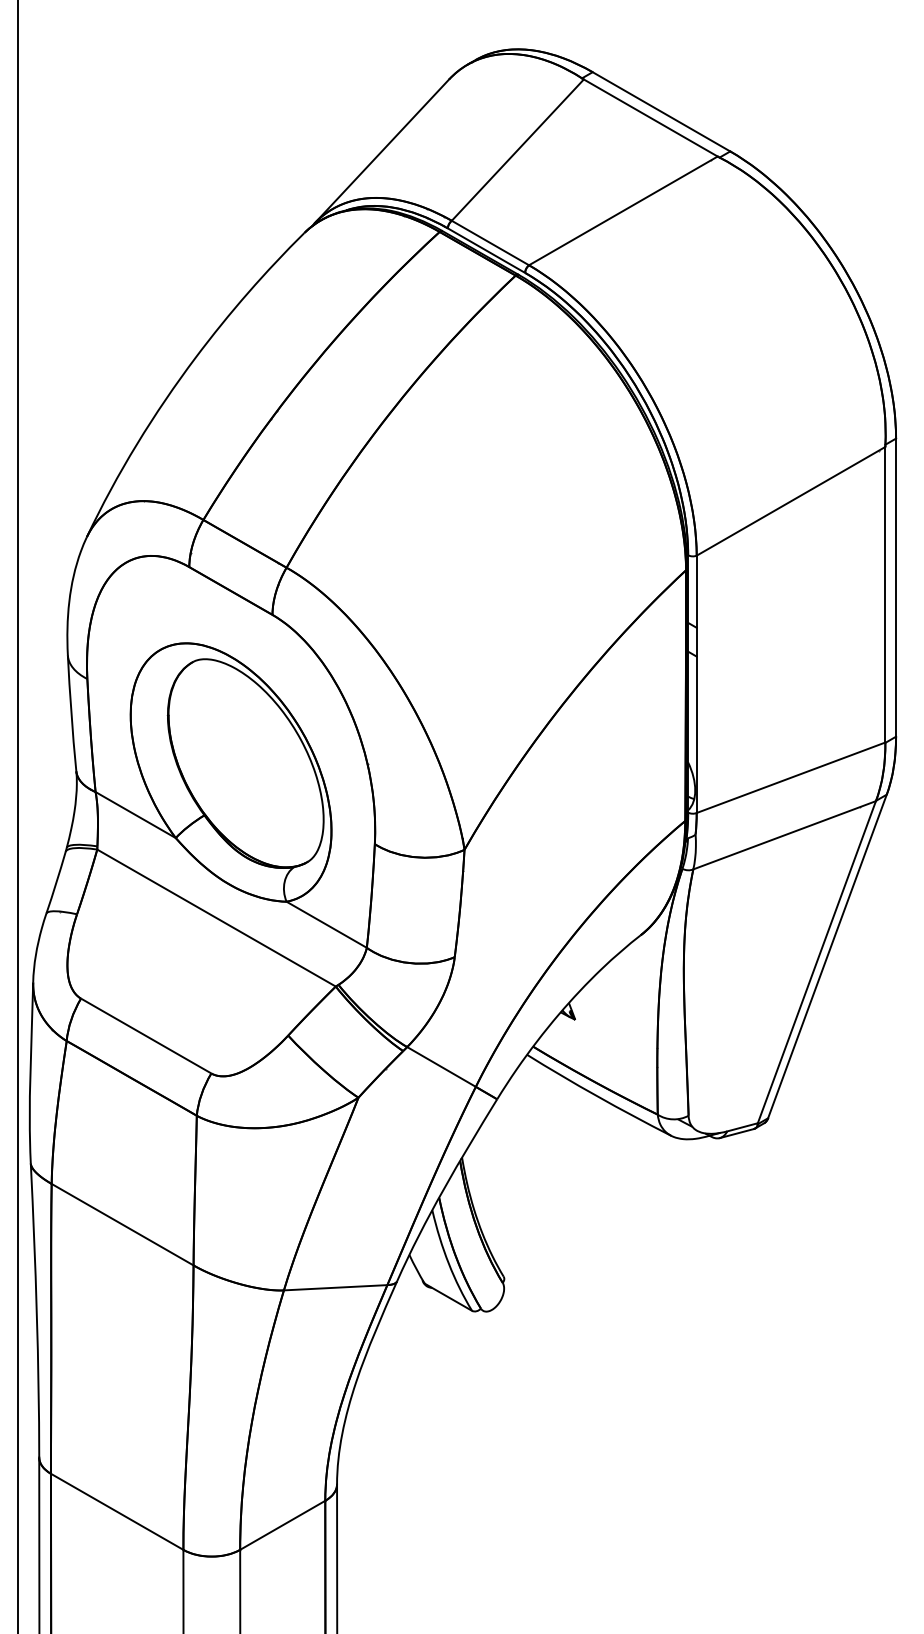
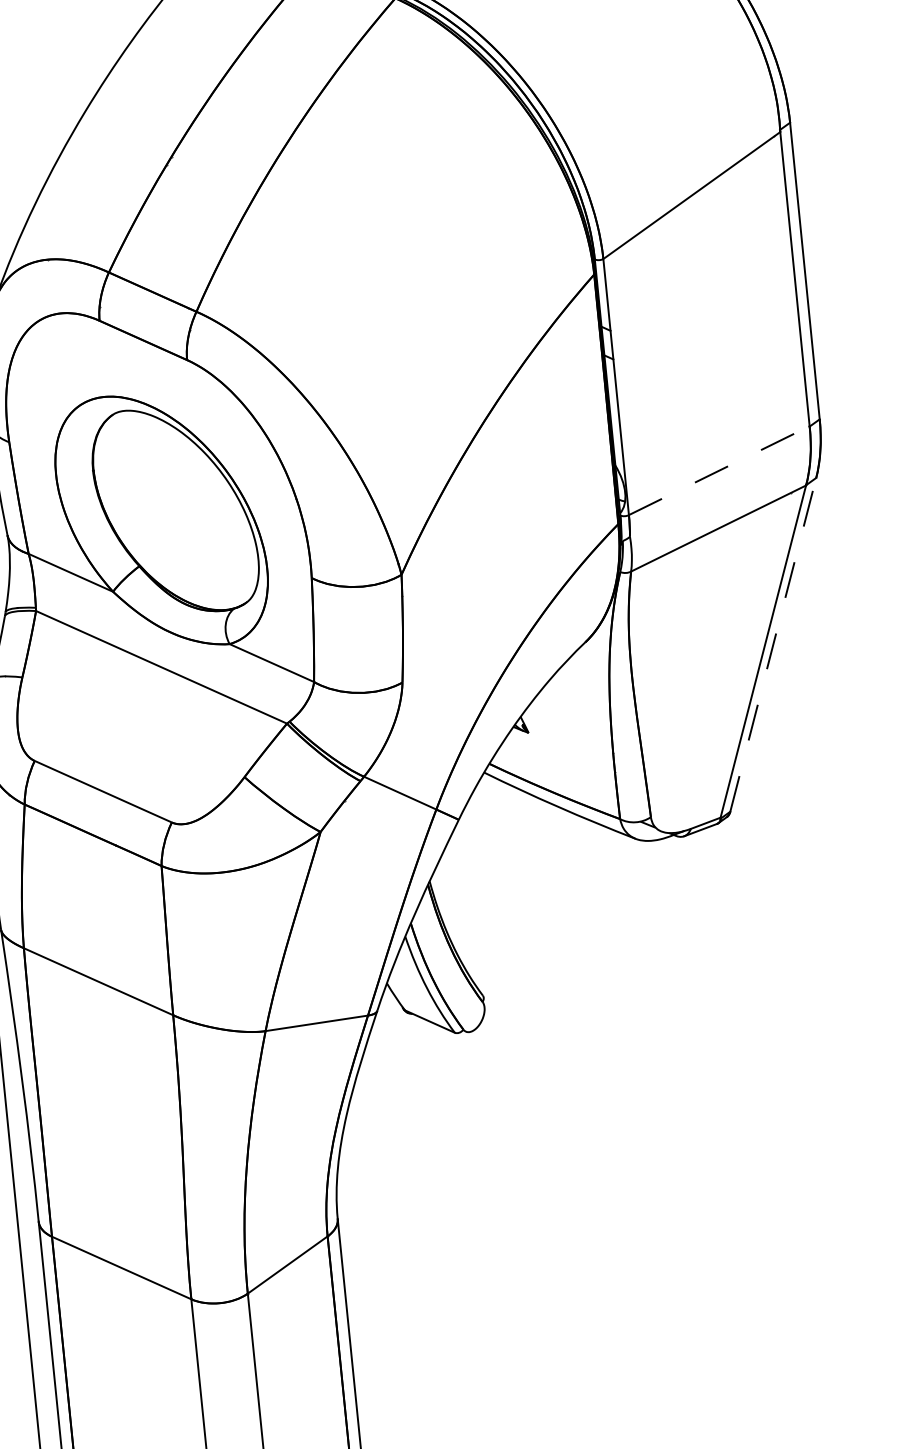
line: (791, 777) -> (719, 470), solid -> dashed
line: (827, 956) -> (773, 644), solid -> dashed

